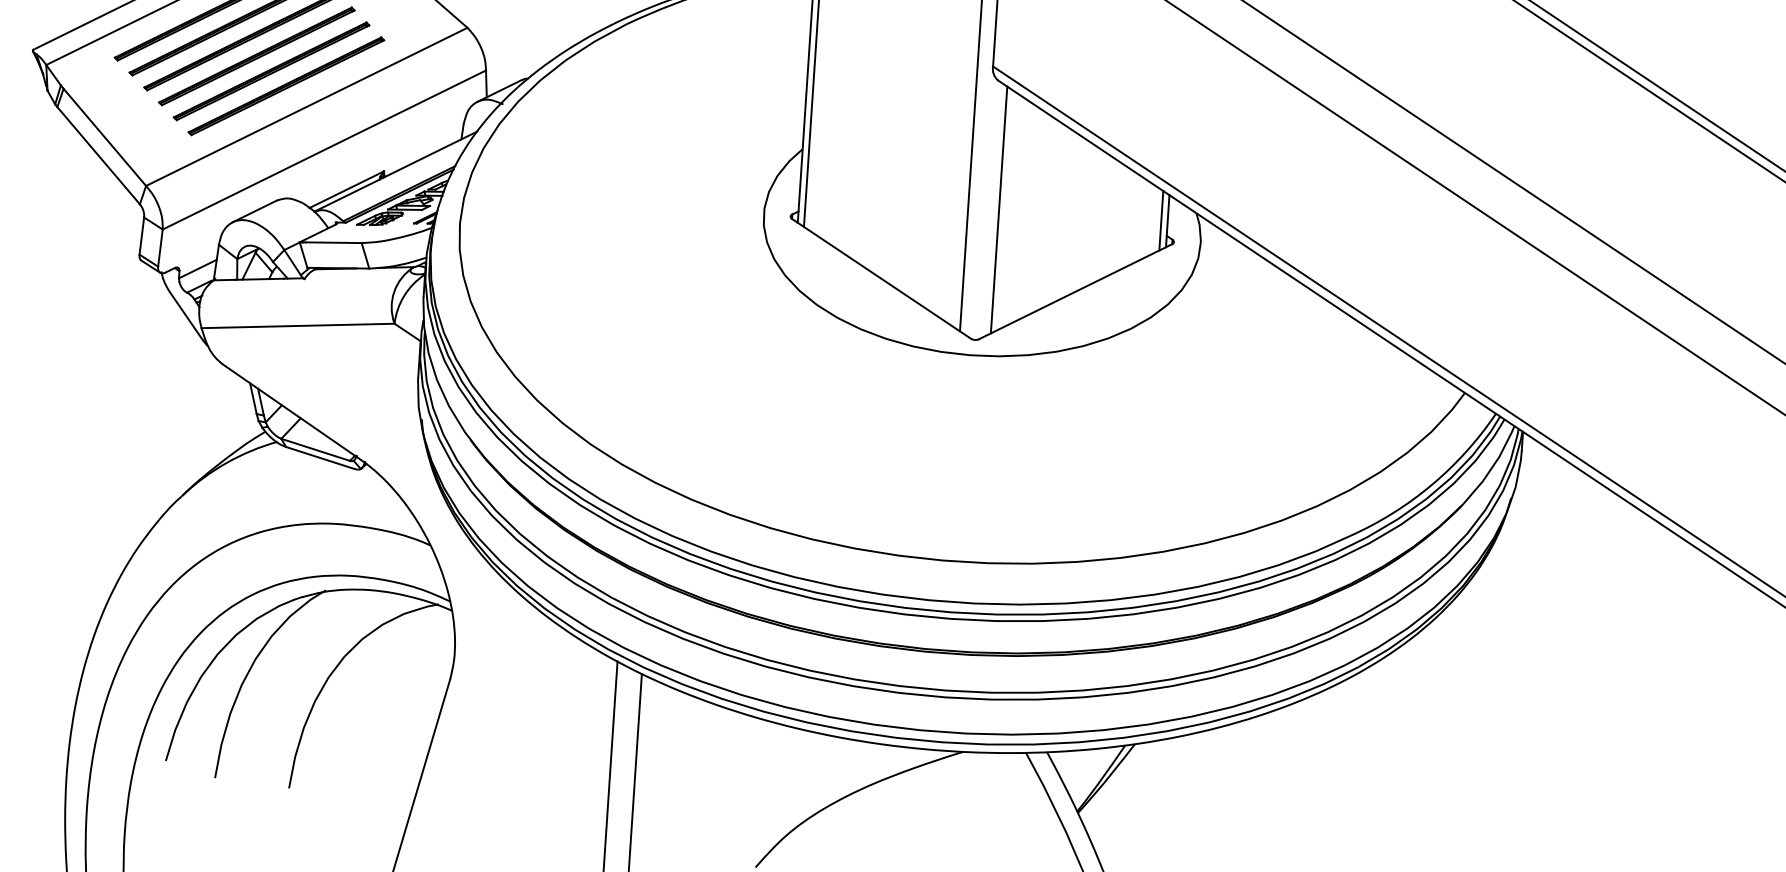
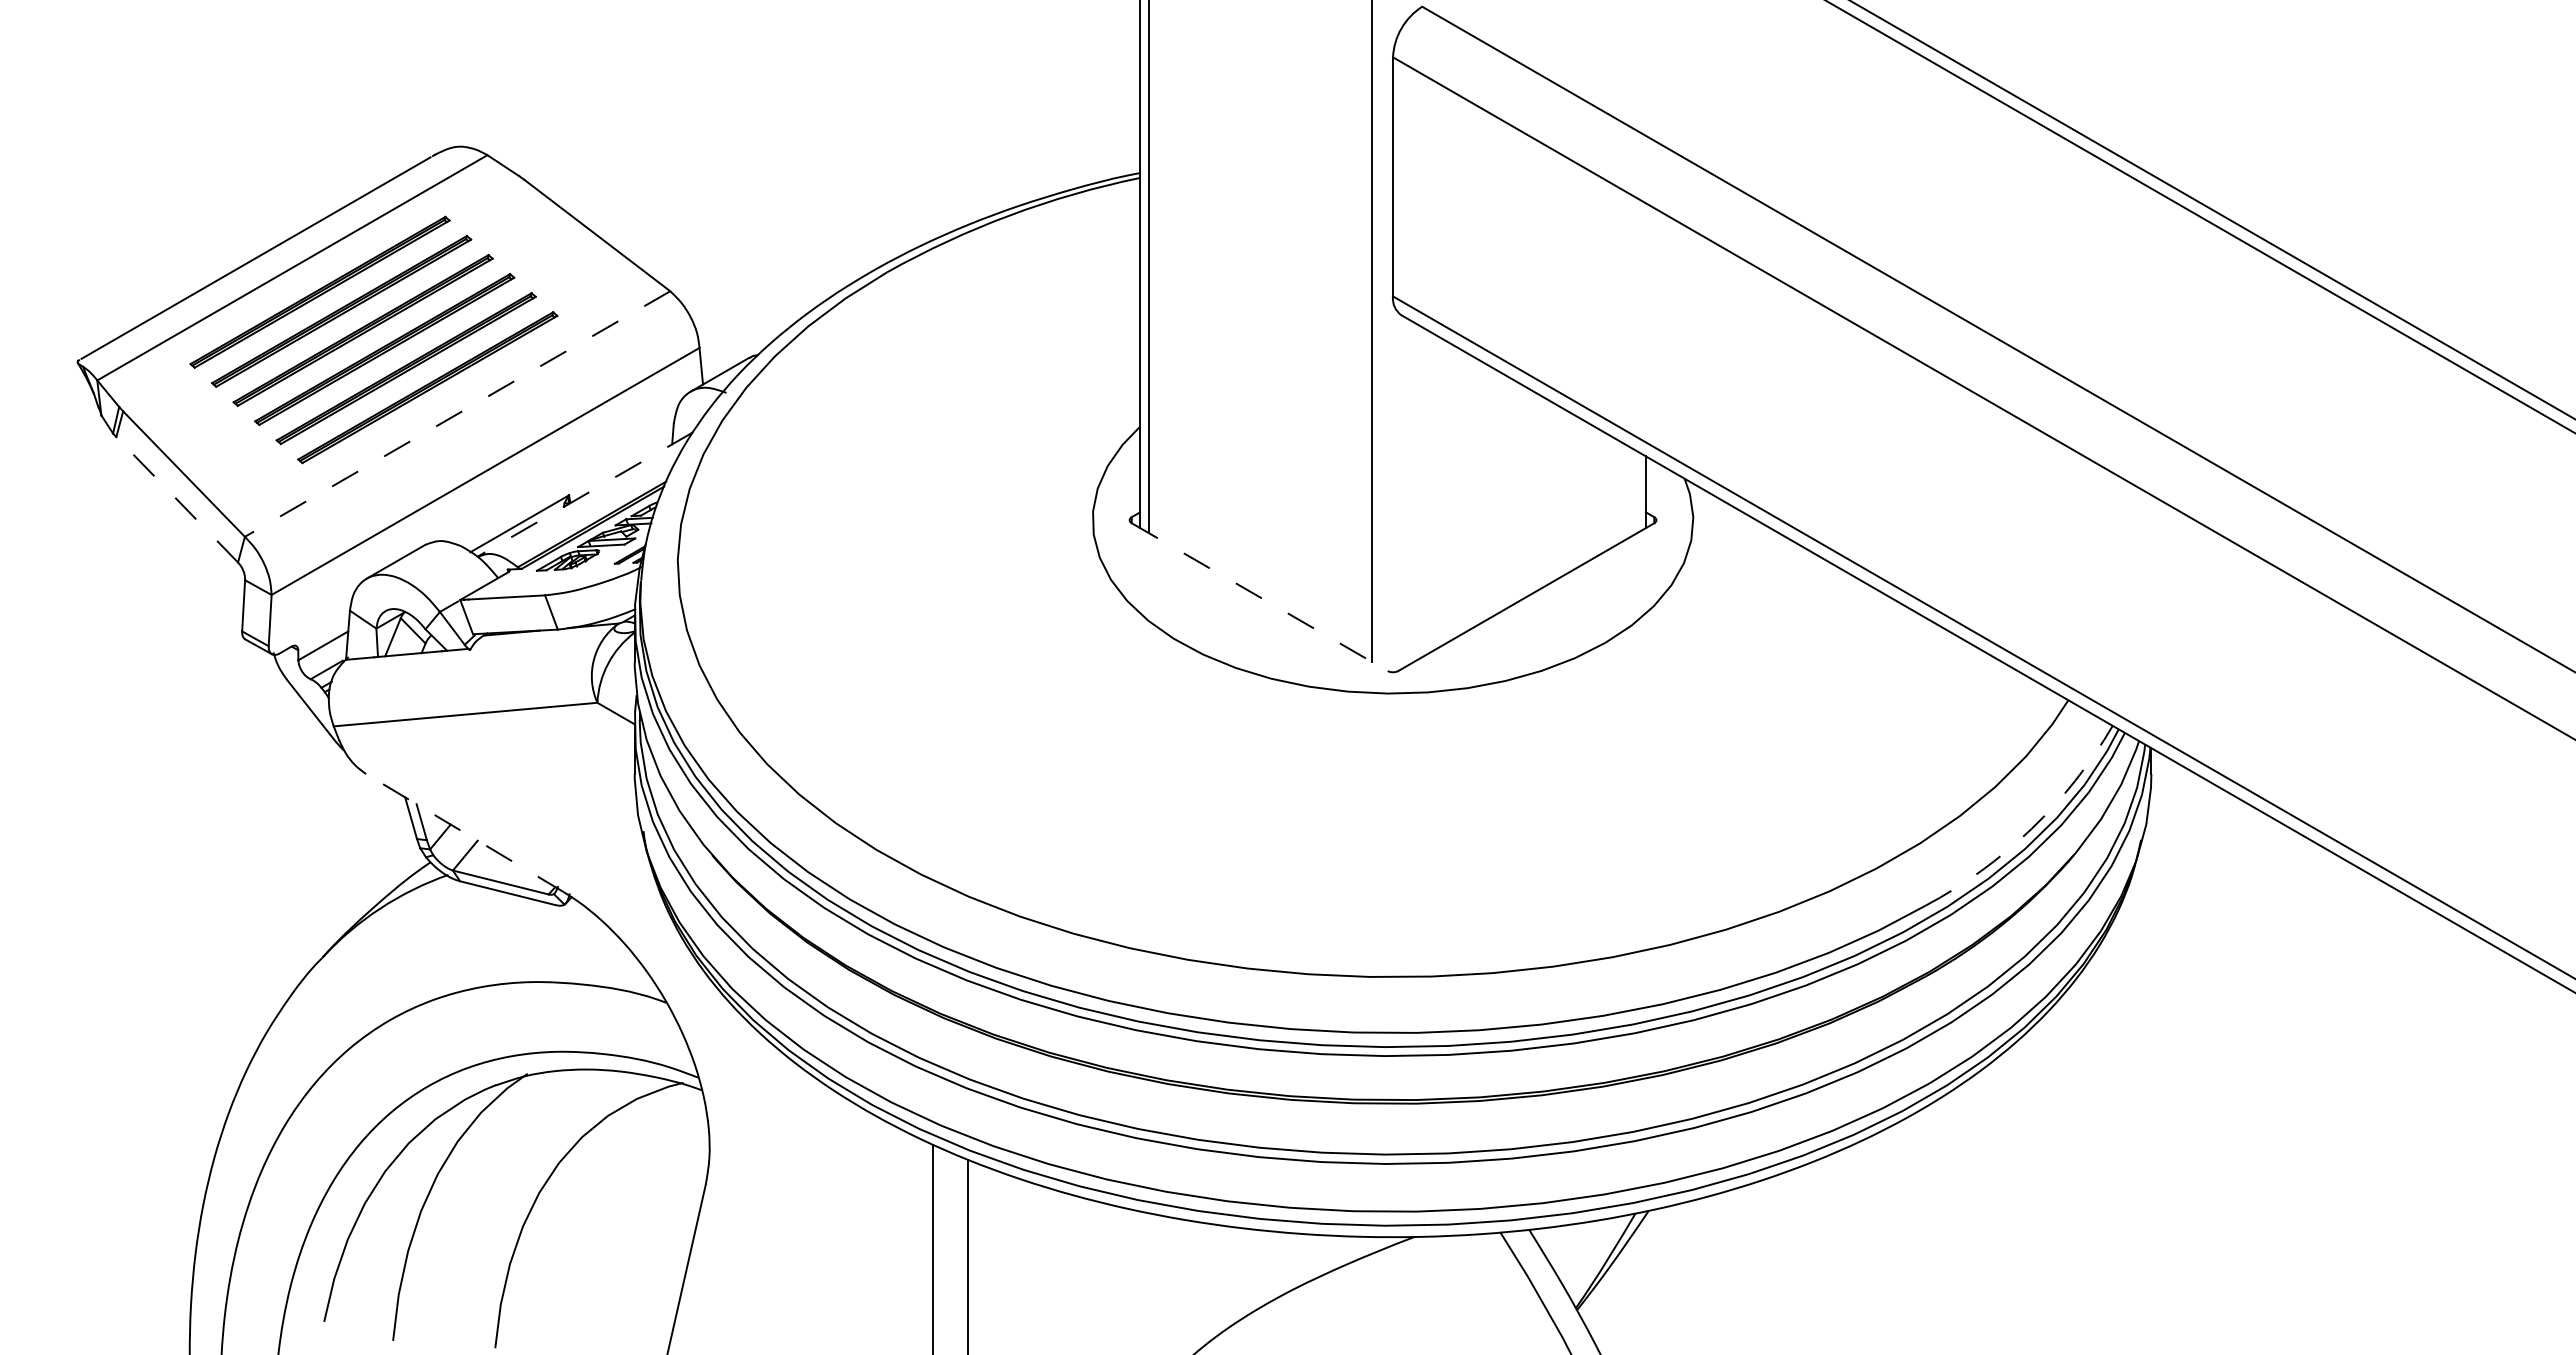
line: (306, 107) -> (457, 414), solid -> dashed
line: (98, 155) -> (176, 499), solid -> dashed
line: (395, 171) -> (585, 494), solid -> dashed
line: (999, 209) -> (1414, 491), removed
line: (1161, 220) -> (1637, 492), removed
line: (881, 279) -> (1259, 597), solid -> dashed
line: (291, 411) -> (464, 832), solid -> dashed
arc: (1431, 484) -> (2031, 828), solid -> dashed

